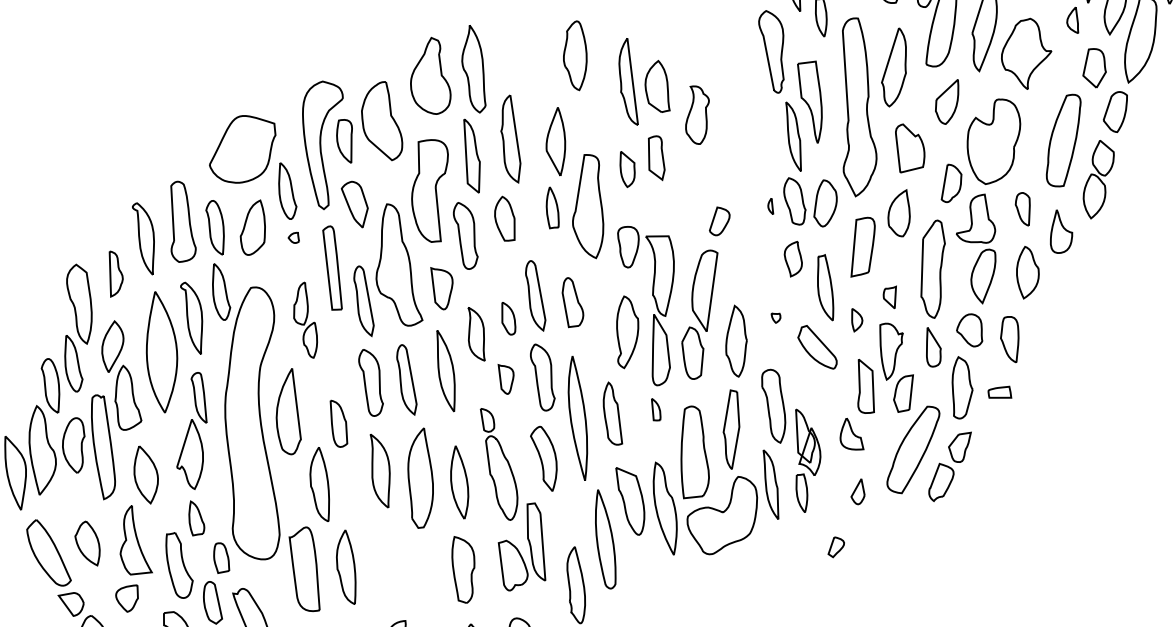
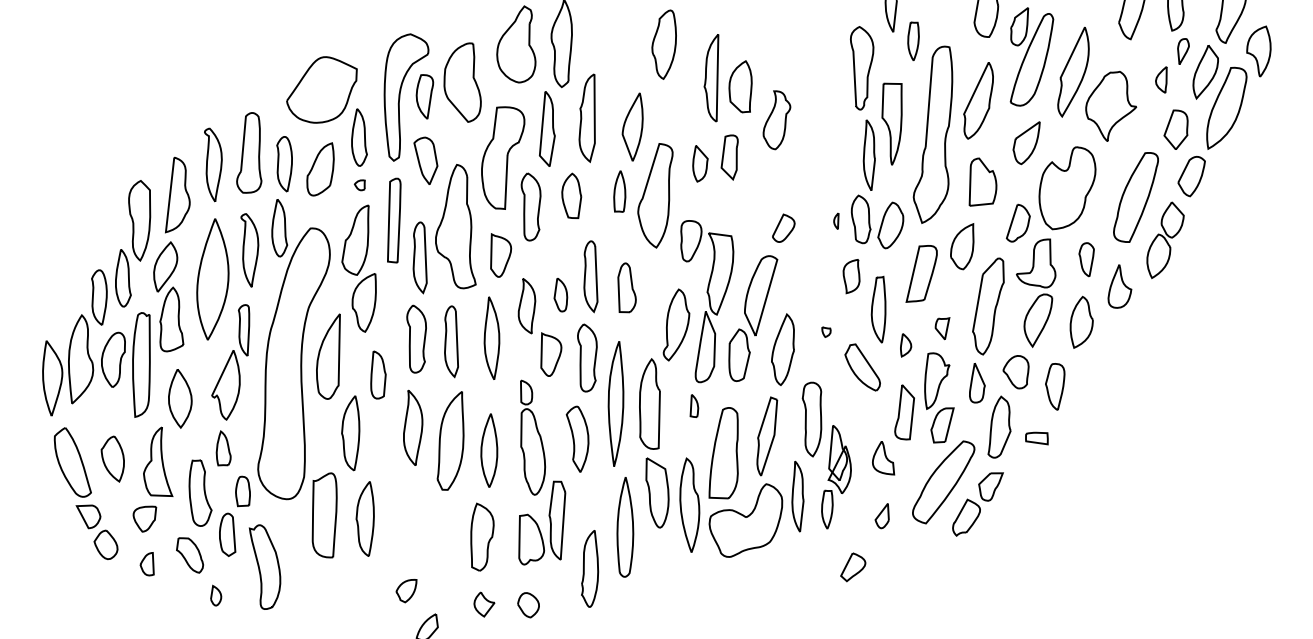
part: (114, 273) -> (177, 194), size x1.67
part: (304, 320) -> (358, 268), size x1.67
part: (507, 378) -> (551, 354), size x1.43
part: (611, 413) -> (649, 403), size x1.43
part: (836, 547) -> (853, 567), size x1.43

